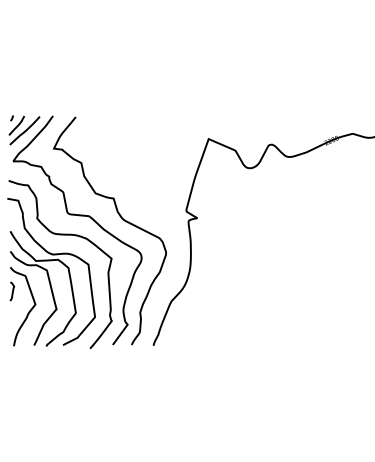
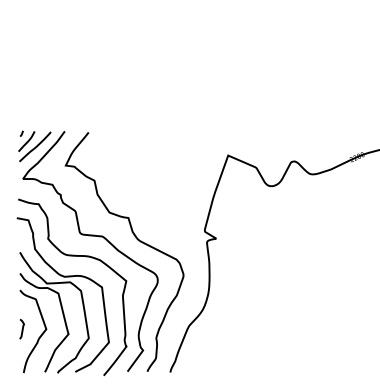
curve: (12, 291) -> (22, 329), moved

